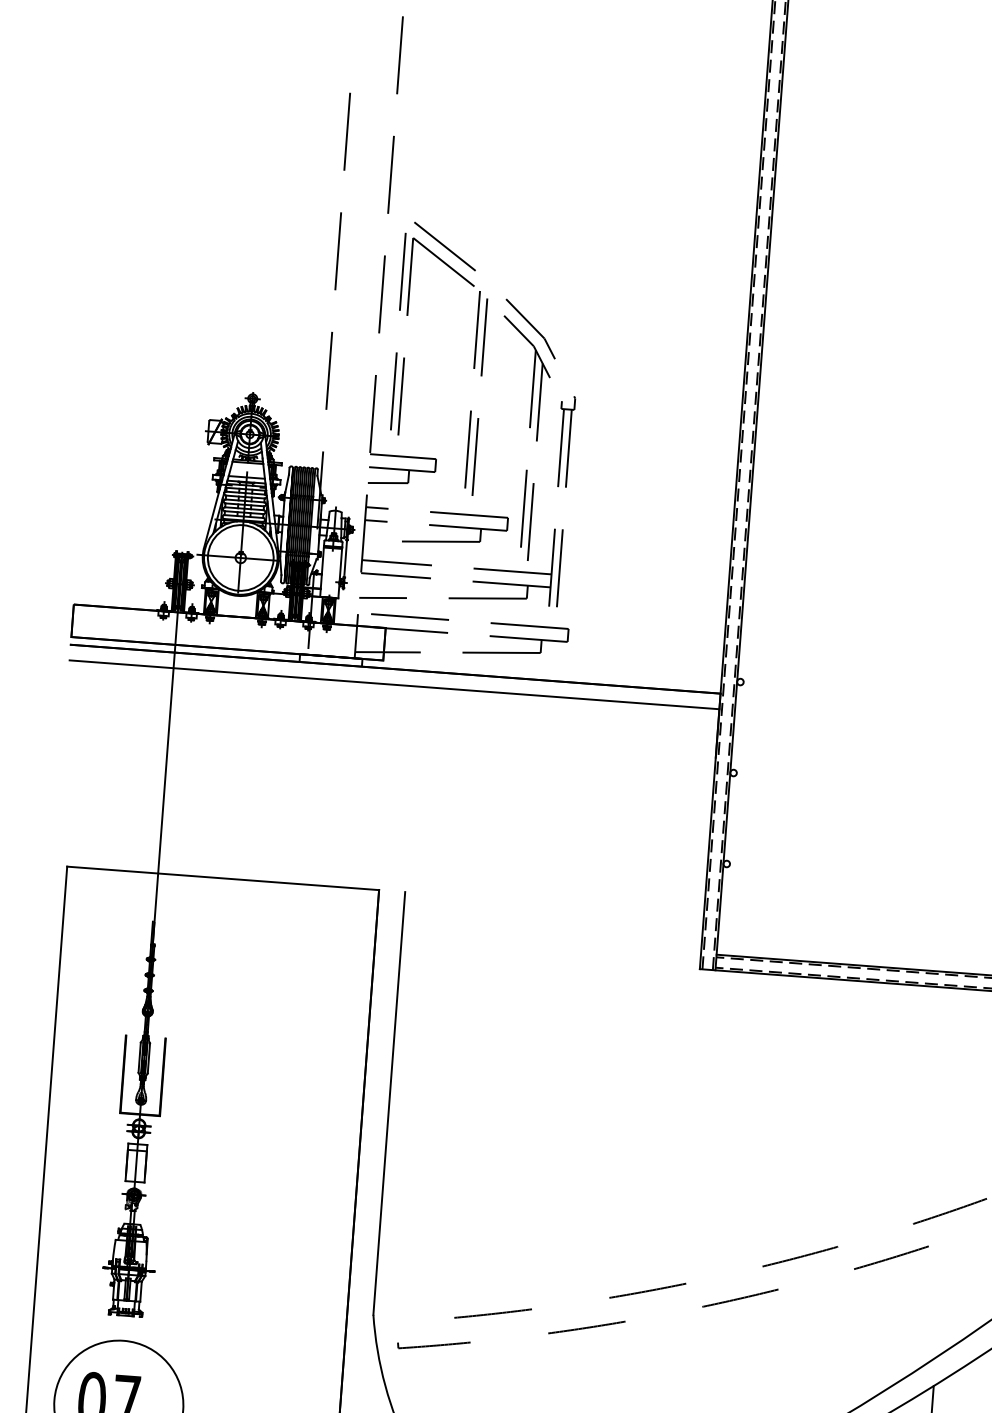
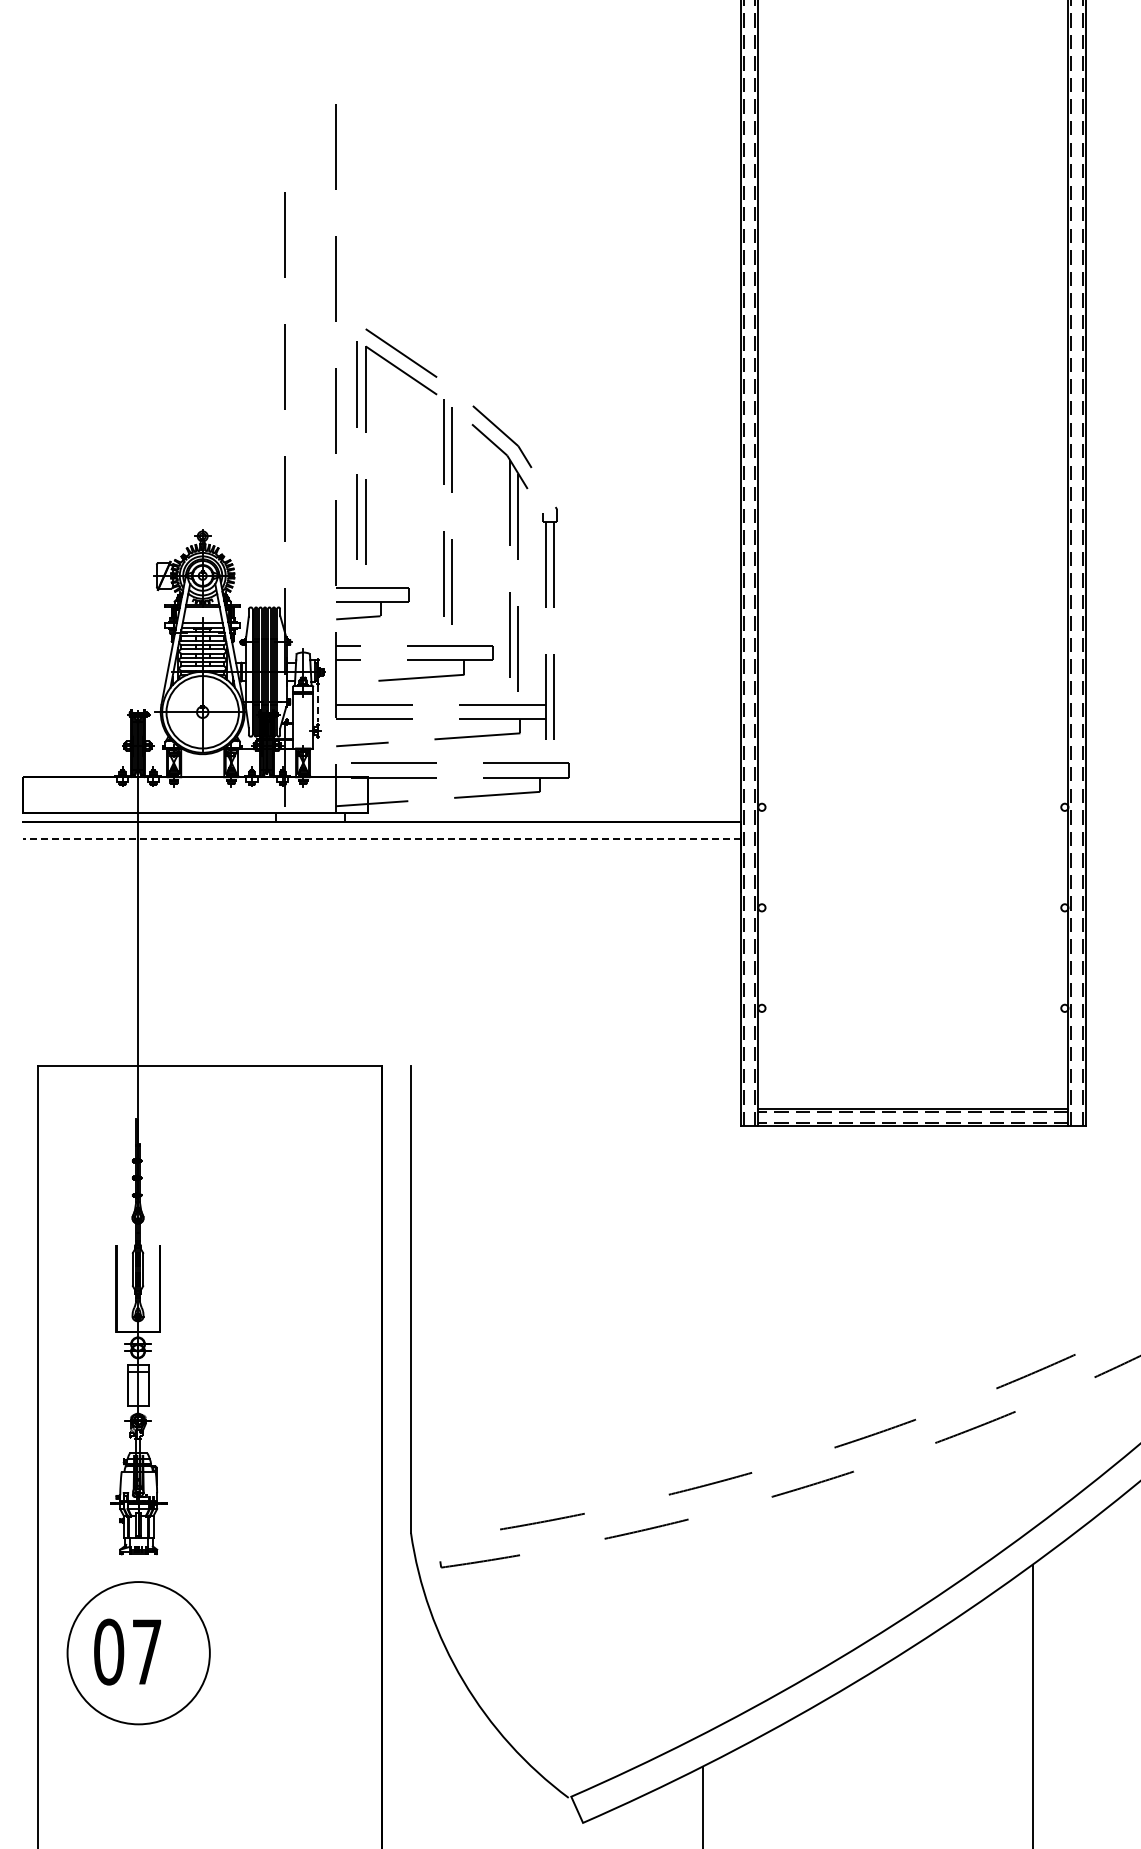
line: (346, 557) -> (318, 703), solid -> dashed
line: (394, 684) -> (382, 838), solid -> dashed

